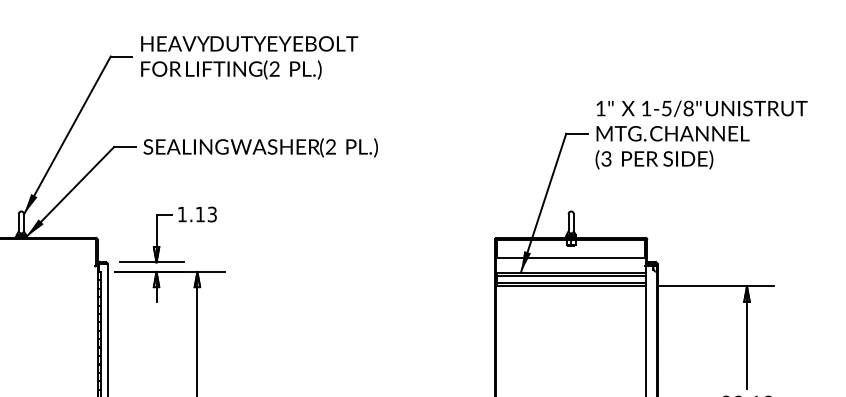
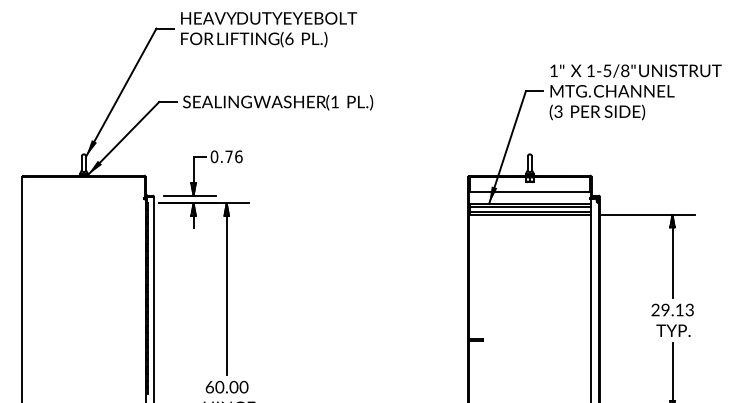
text: (274, 68) -> (289, 38), (2 -> (6
text: (331, 146) -> (335, 101), (2 -> (1
text: (197, 214) -> (226, 156), 1.13 -> 0.76

